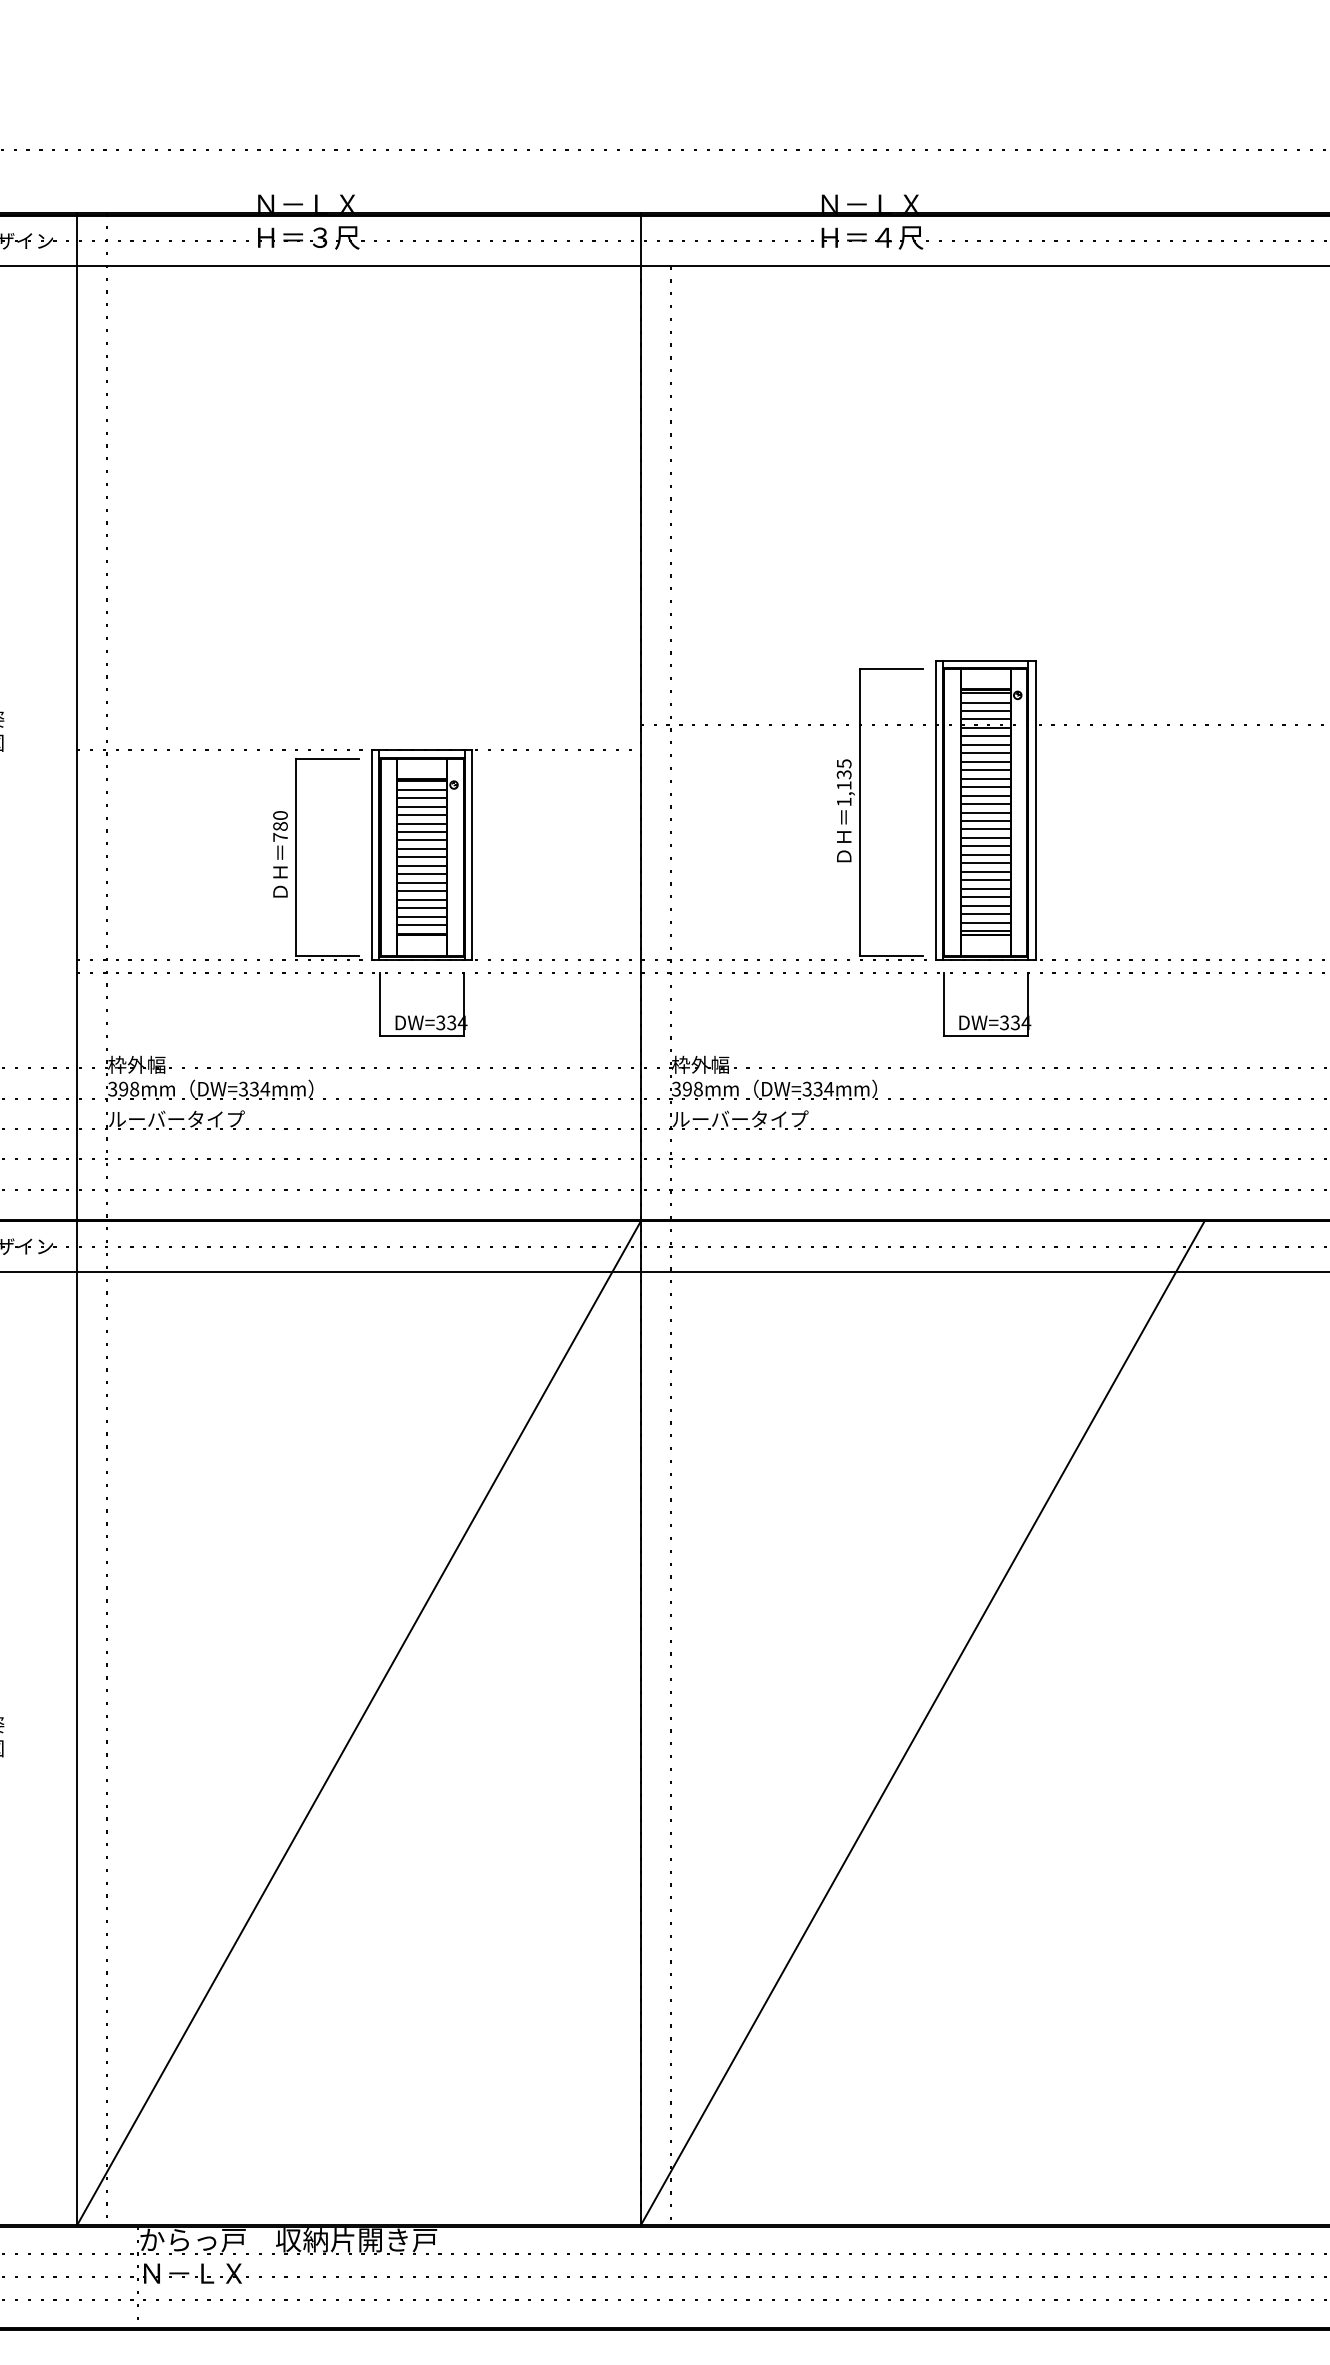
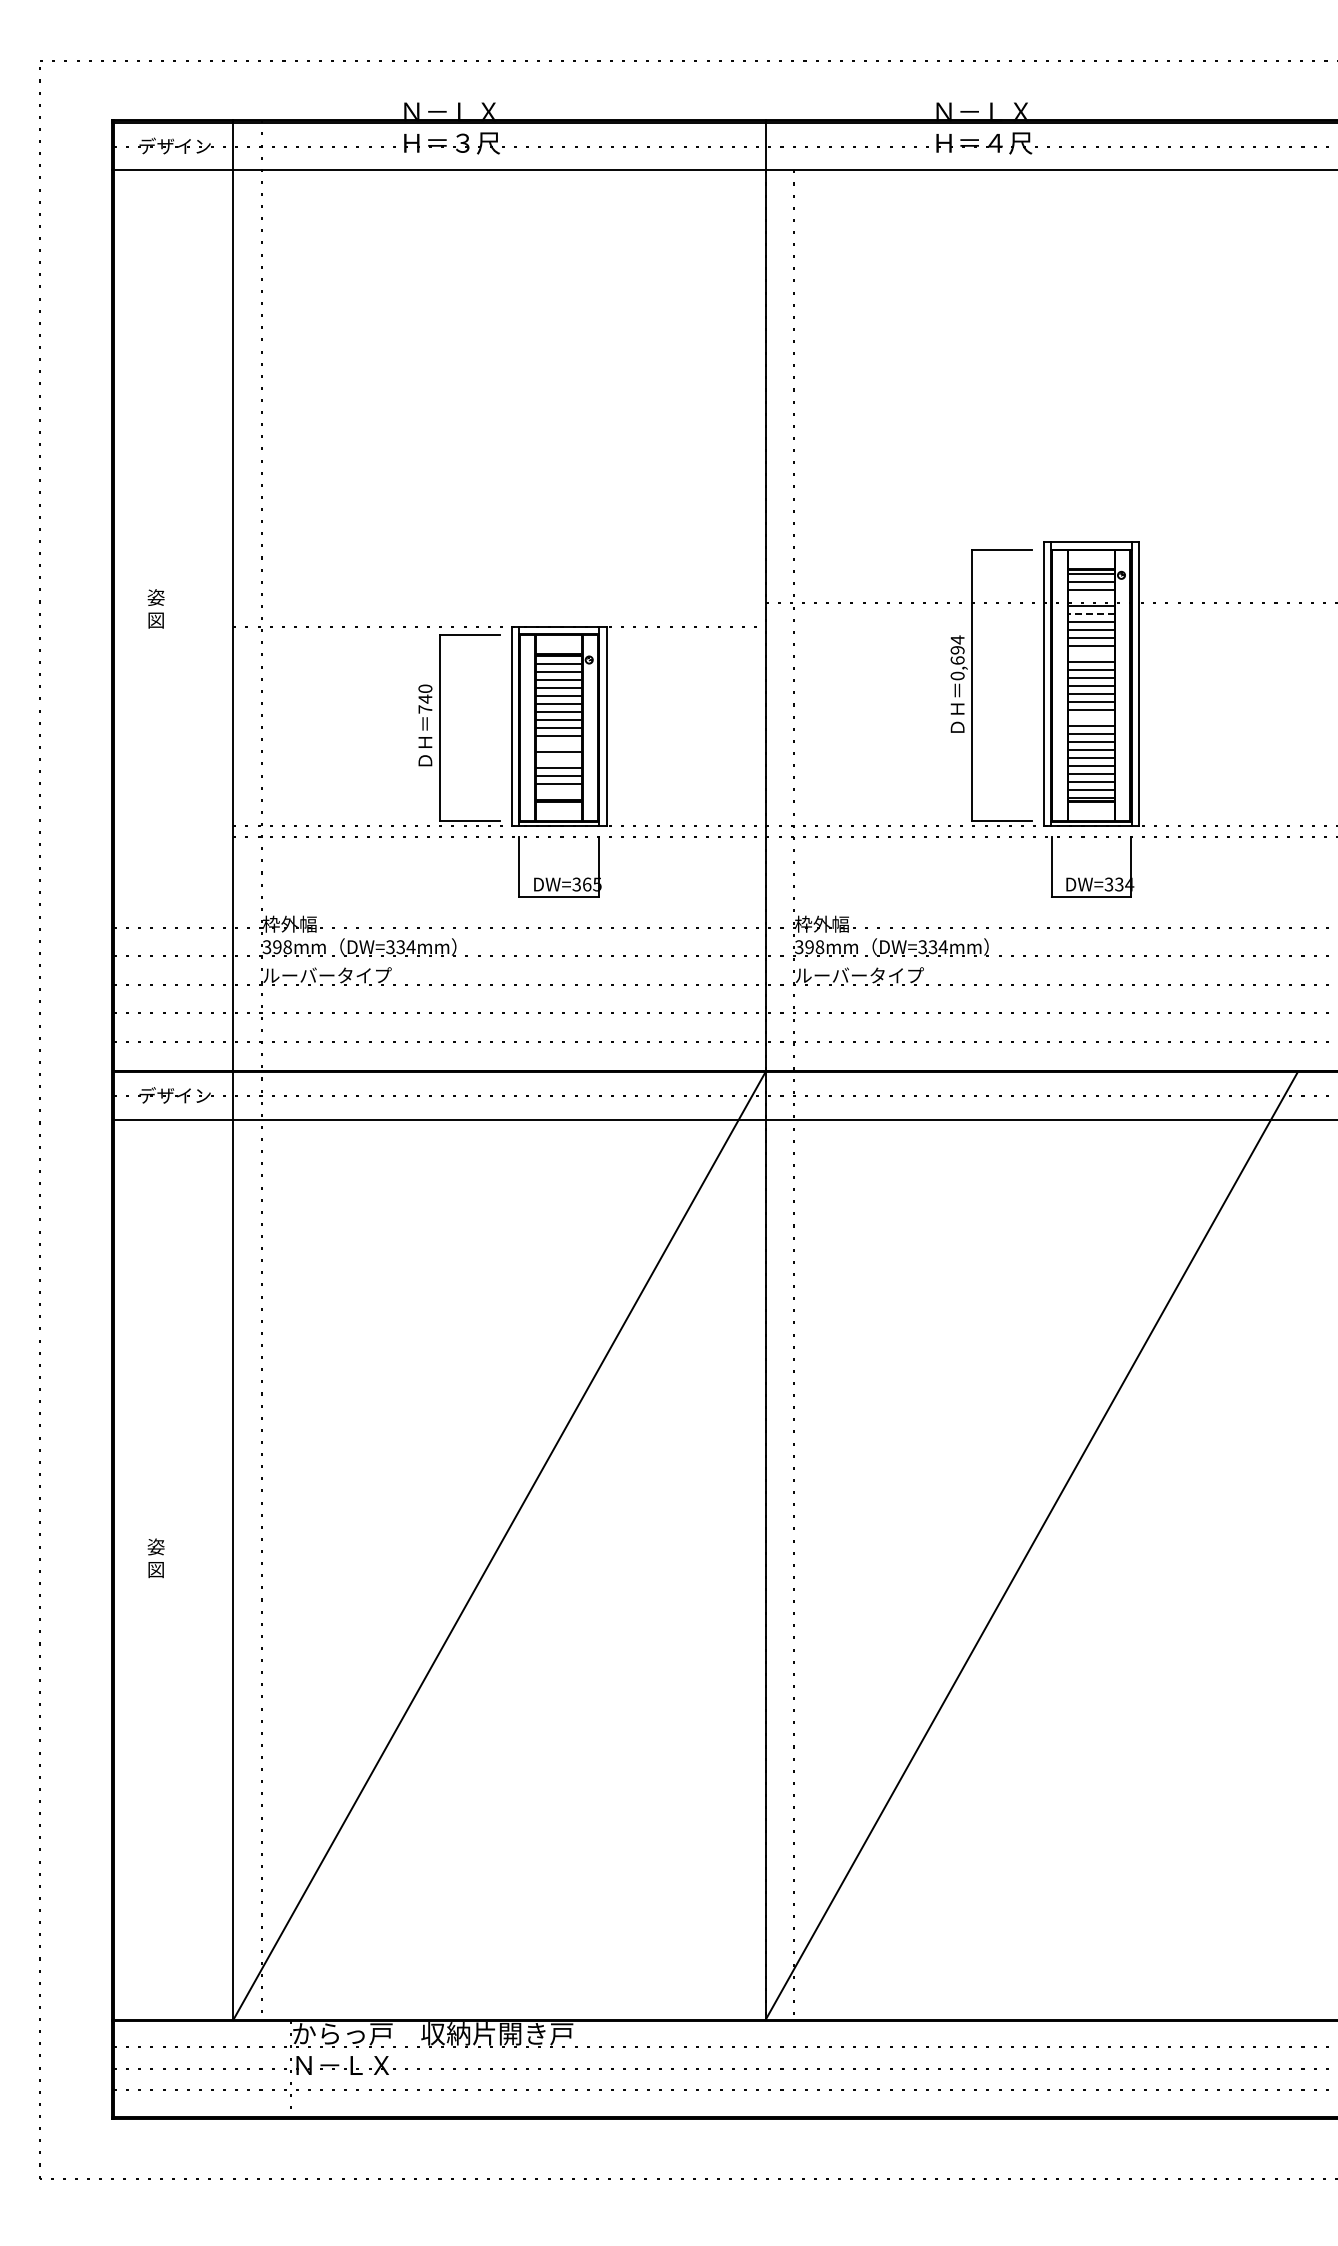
line: (984, 719) -> (1090, 598), removed
line: (984, 736) -> (1090, 614), solid -> dashed
line: (984, 779) -> (1090, 654), removed
text: (844, 782) -> (957, 657), 1,135 -> 0,694
text: (280, 825) -> (425, 698), 780 -> 740
line: (984, 845) -> (1090, 717), removed
line: (421, 874) -> (558, 744), removed
line: (421, 891) -> (558, 760), removed
line: (421, 925) -> (558, 792), removed
text: (456, 1022) -> (591, 884), DW=334 -> DW=365

